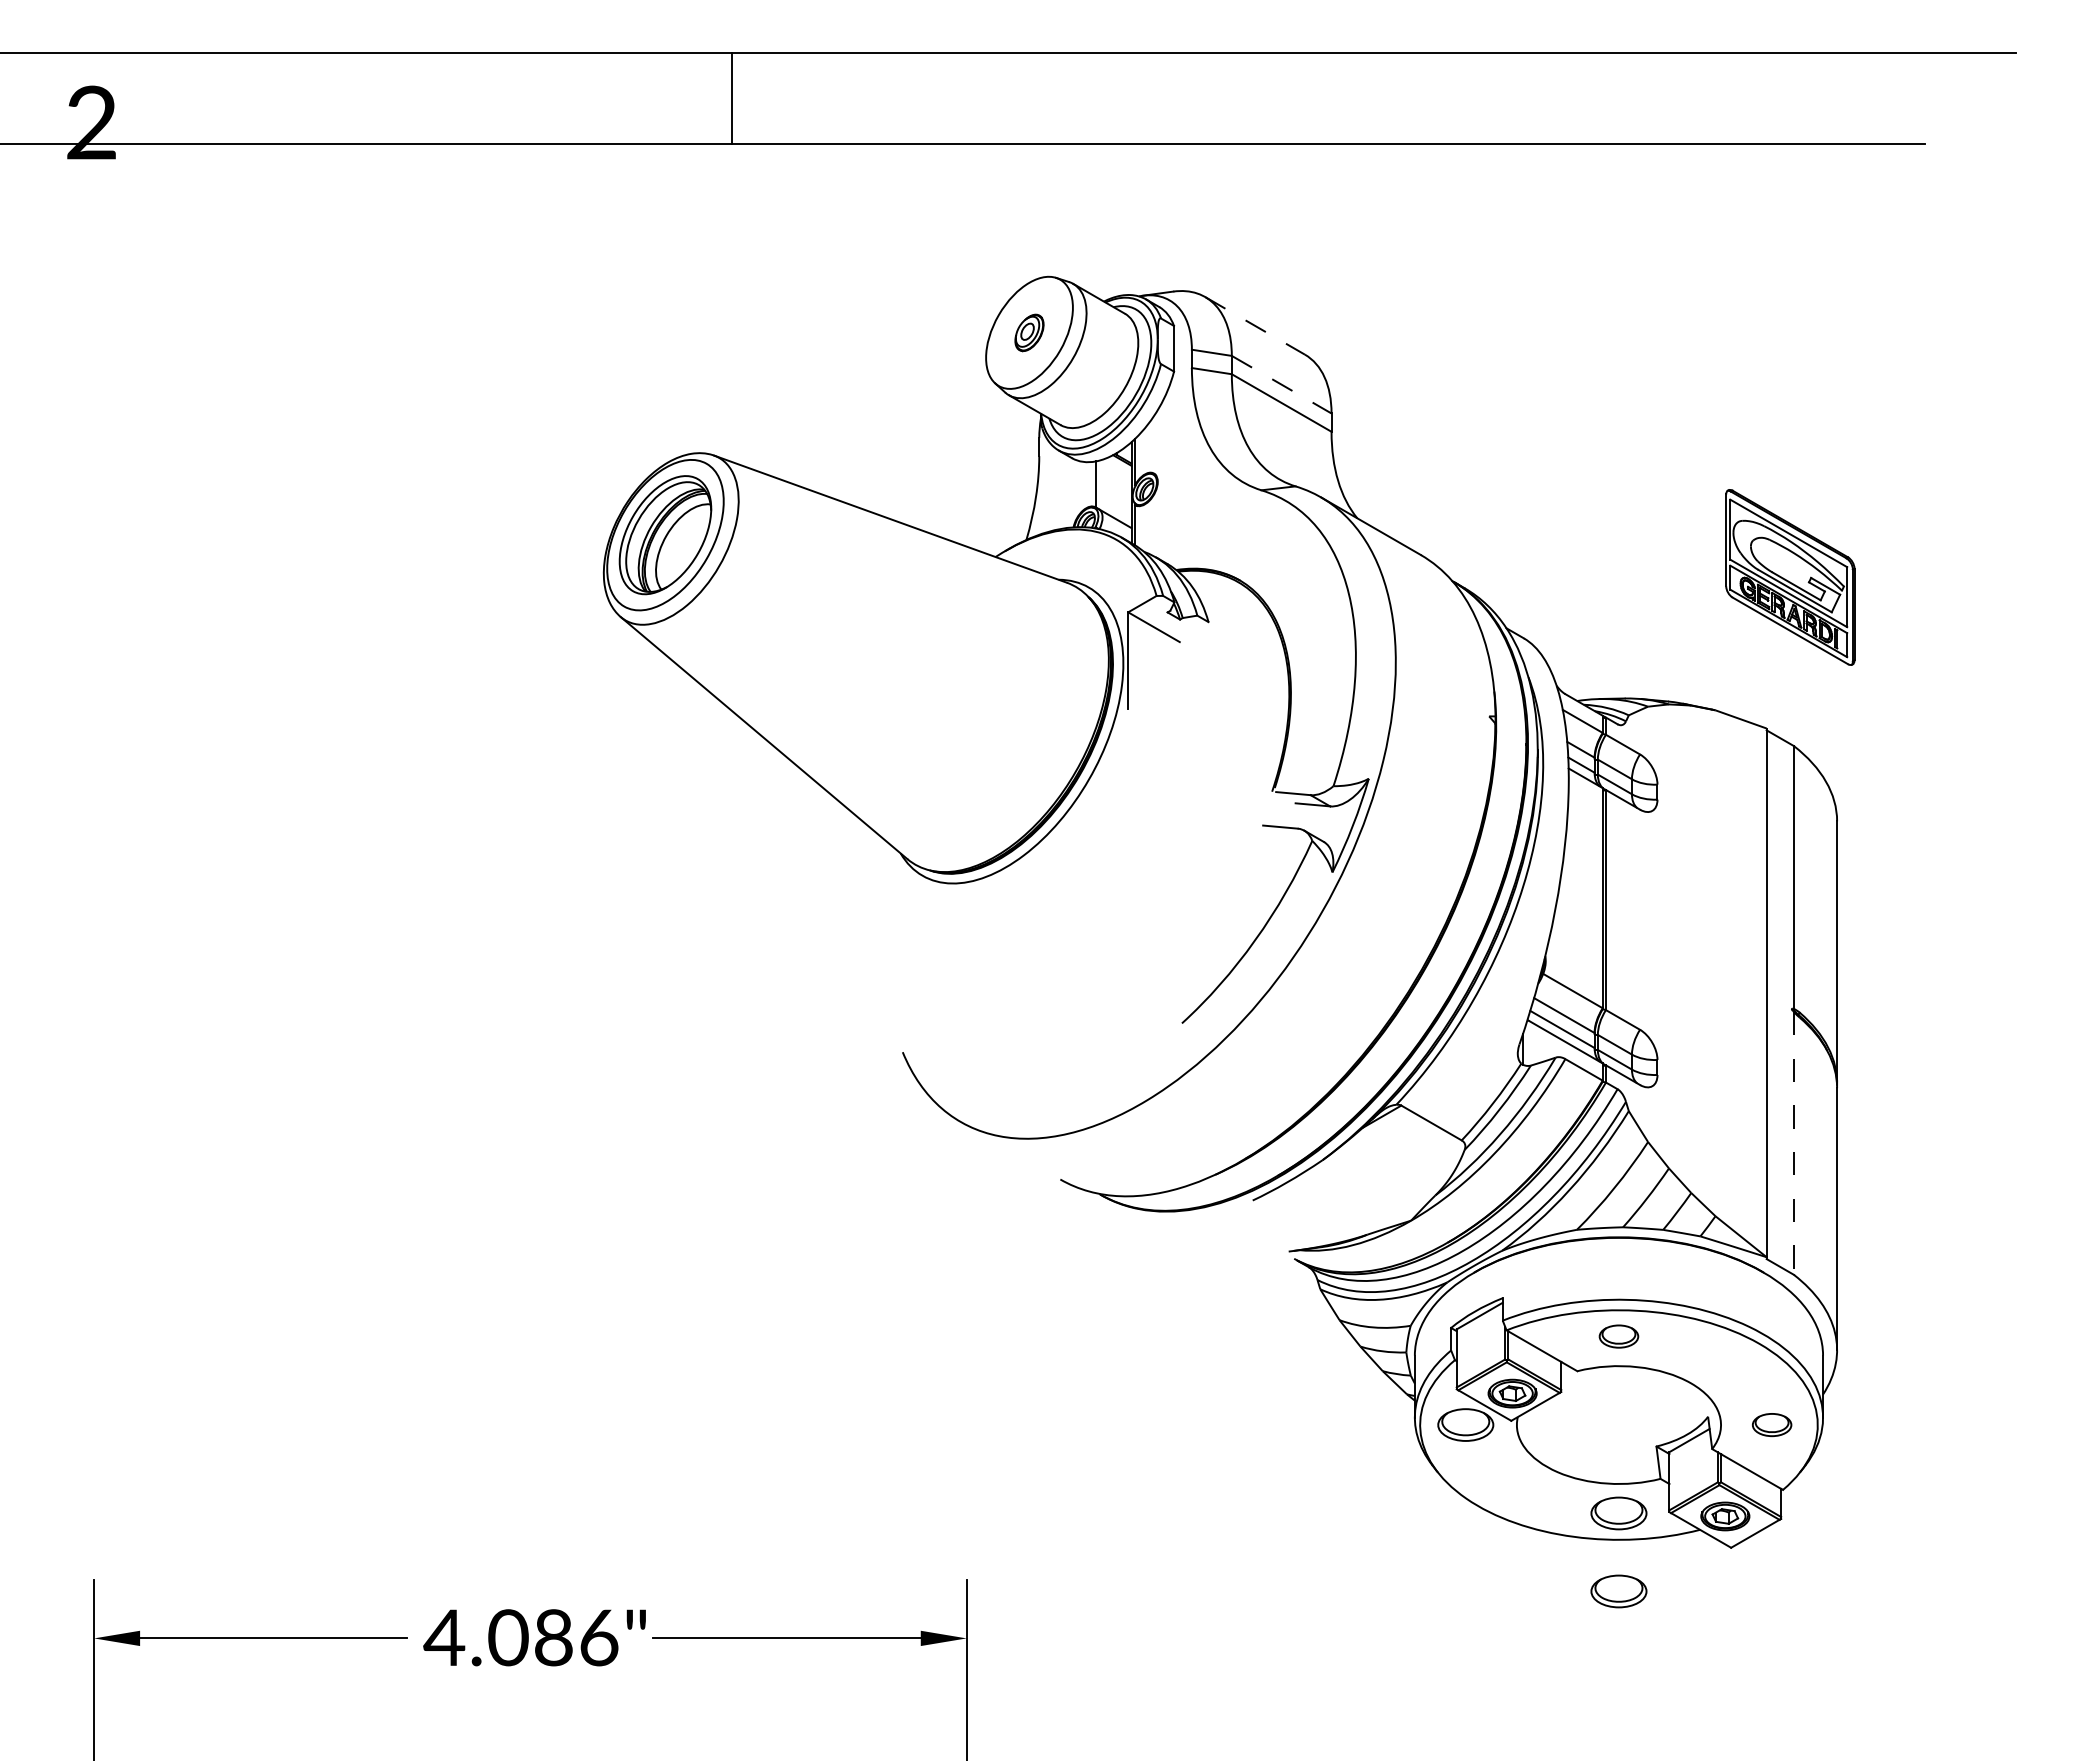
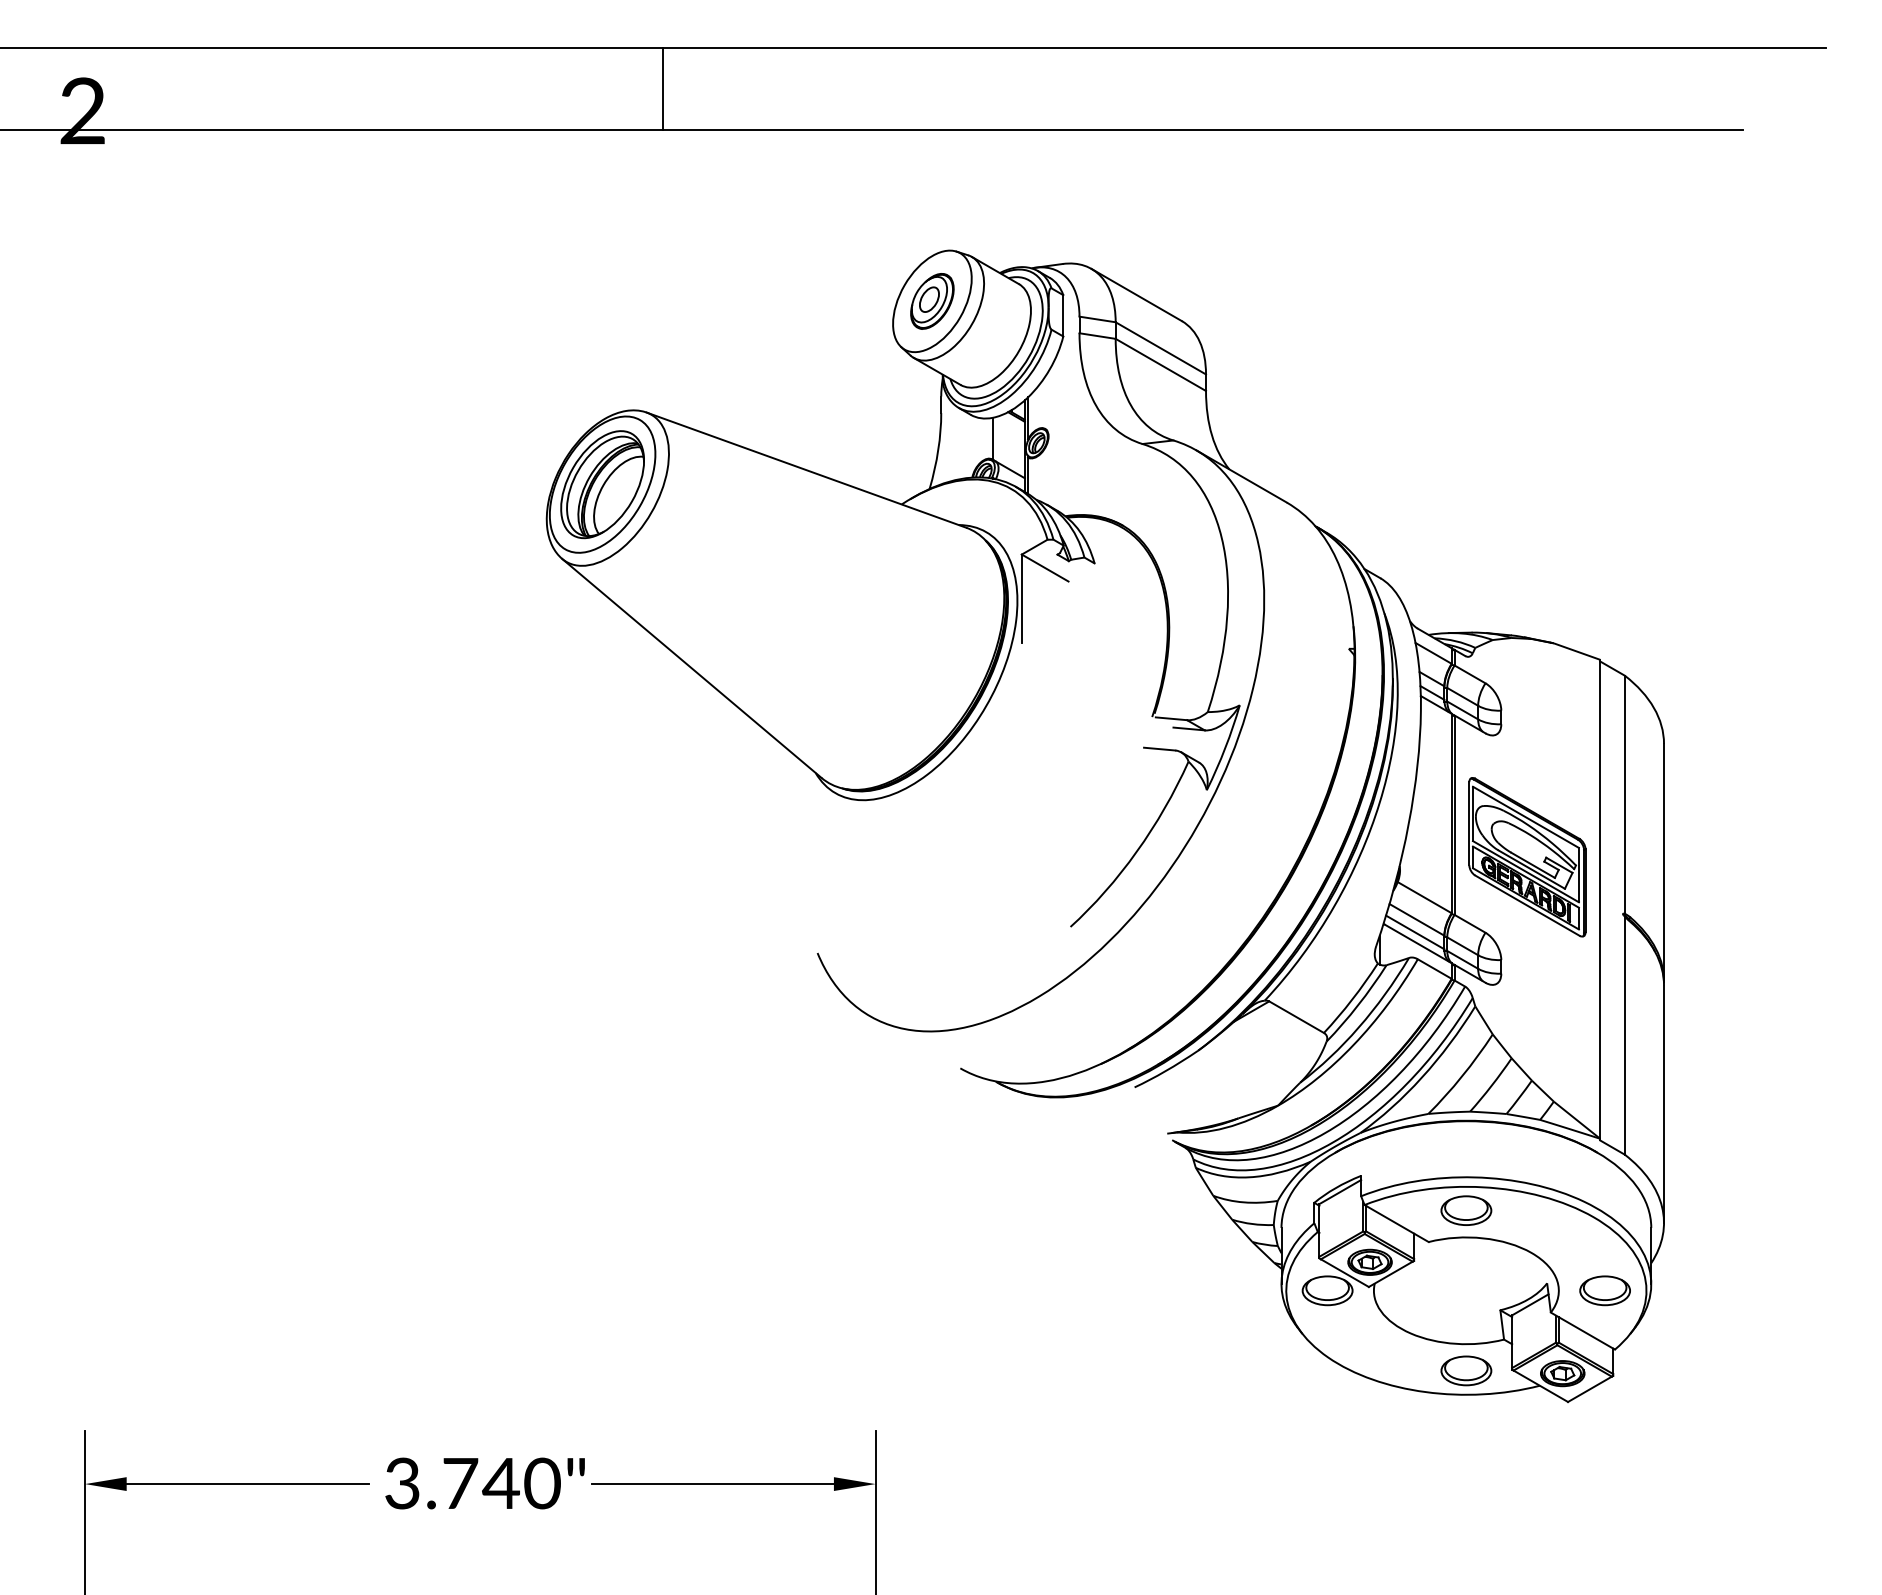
line: (1255, 325) -> (1137, 294), dashed -> solid
part: (1029, 332) -> (932, 301), size x1.67
line: (1281, 384) -> (1160, 348), dashed -> solid
part: (1790, 577) -> (1527, 857), moved
line: (1793, 1143) -> (1624, 1035), dashed -> solid
part: (1618, 1336) -> (1465, 1210), size x1.43
part: (1771, 1424) -> (1604, 1290), size x1.43
part: (1618, 1591) -> (1465, 1441), removed
text: (521, 1637) -> (472, 1483), 4.086" -> 3.740"

